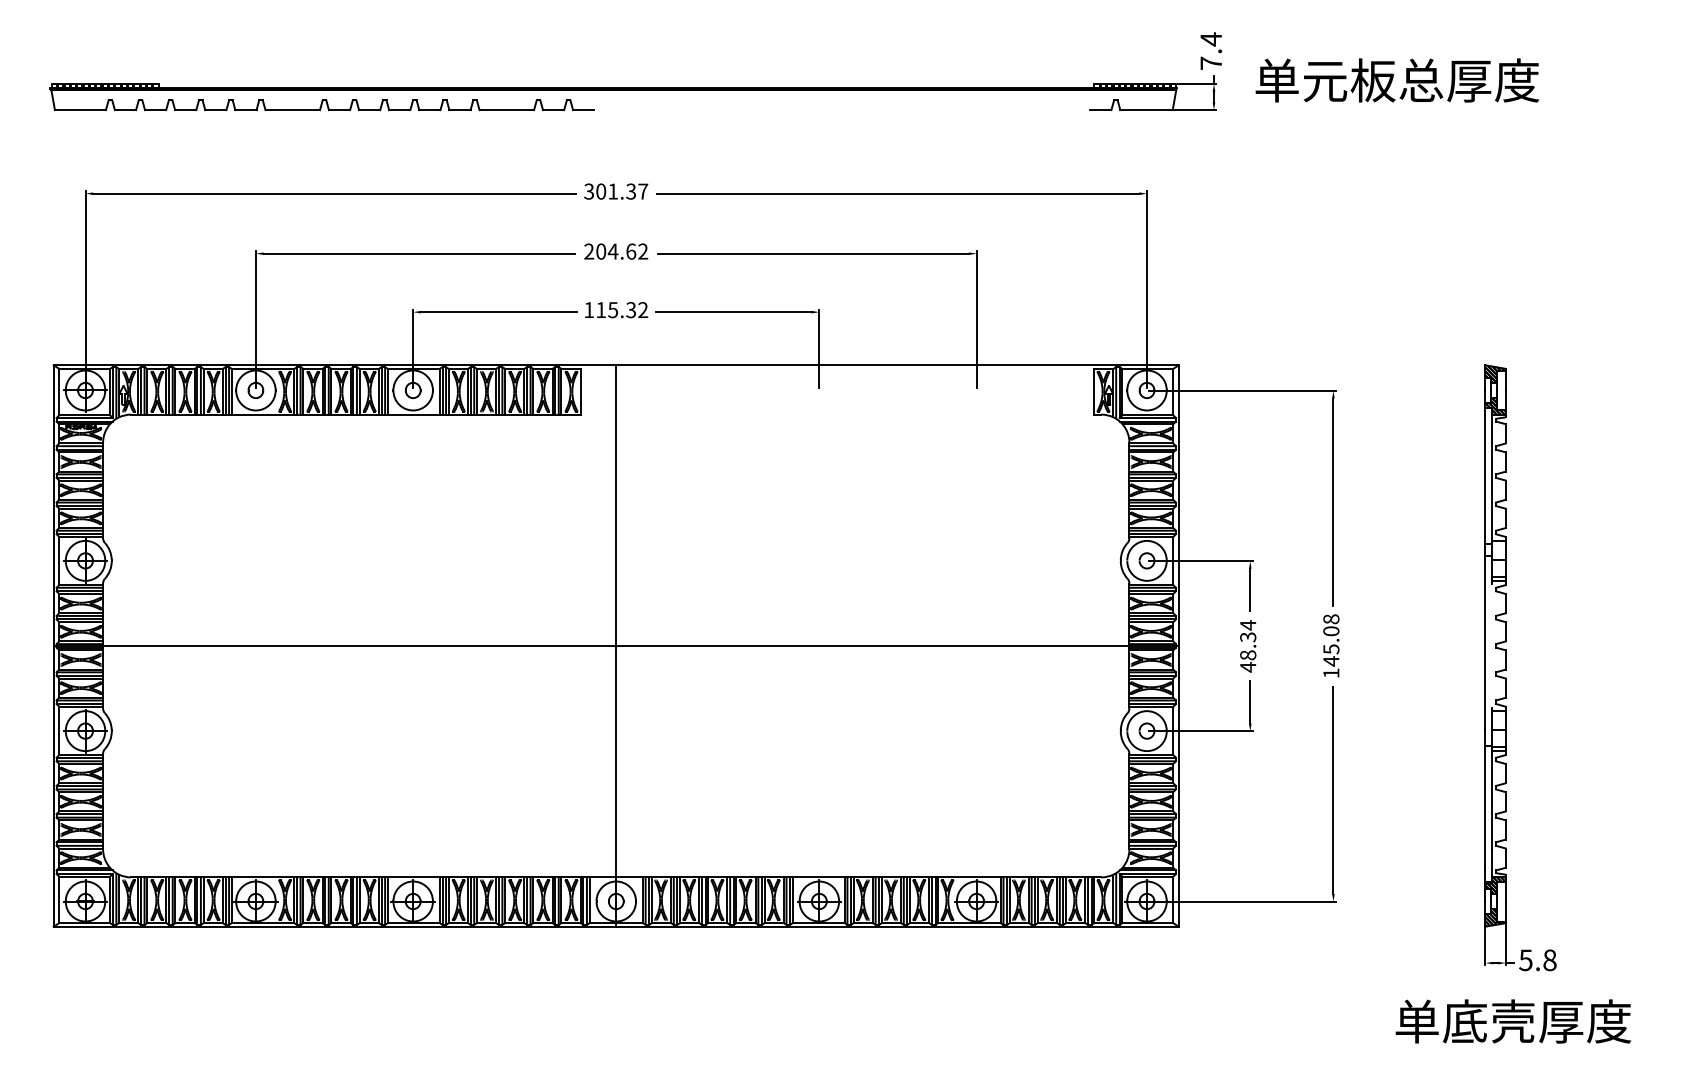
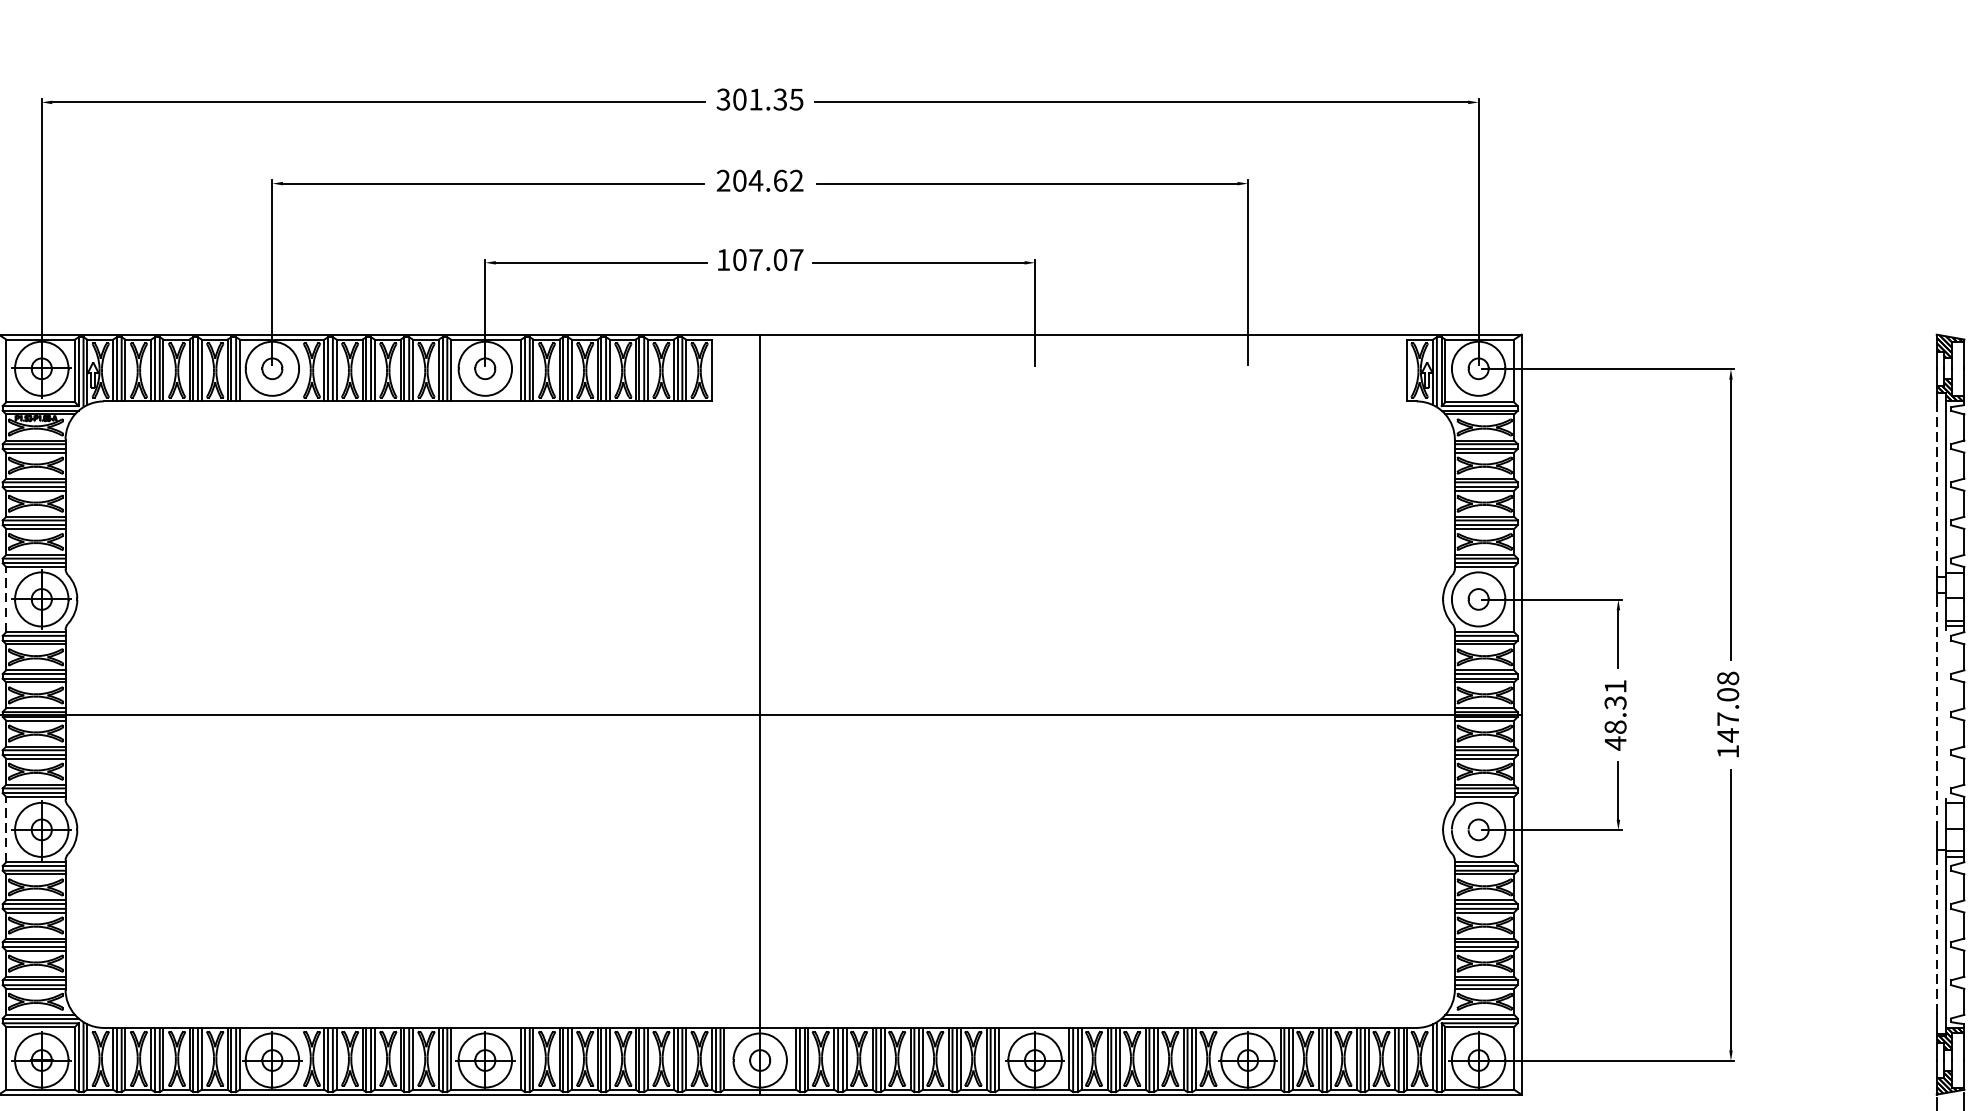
text: (643, 191) -> (797, 99), 301.37 -> 301.35
text: (622, 310) -> (768, 260), 115.32 -> 107.07
line: (1485, 476) -> (1936, 485), solid -> dashed
line: (59, 560) -> (6, 598), solid -> dashed
text: (1248, 625) -> (1616, 686), 48.34 -> 48.31
line: (1485, 644) -> (1936, 712), solid -> dashed
text: (1331, 649) -> (1728, 719), 145.08 -> 147.08
line: (59, 730) -> (6, 829), solid -> dashed
line: (1485, 809) -> (1936, 935), solid -> dashed

